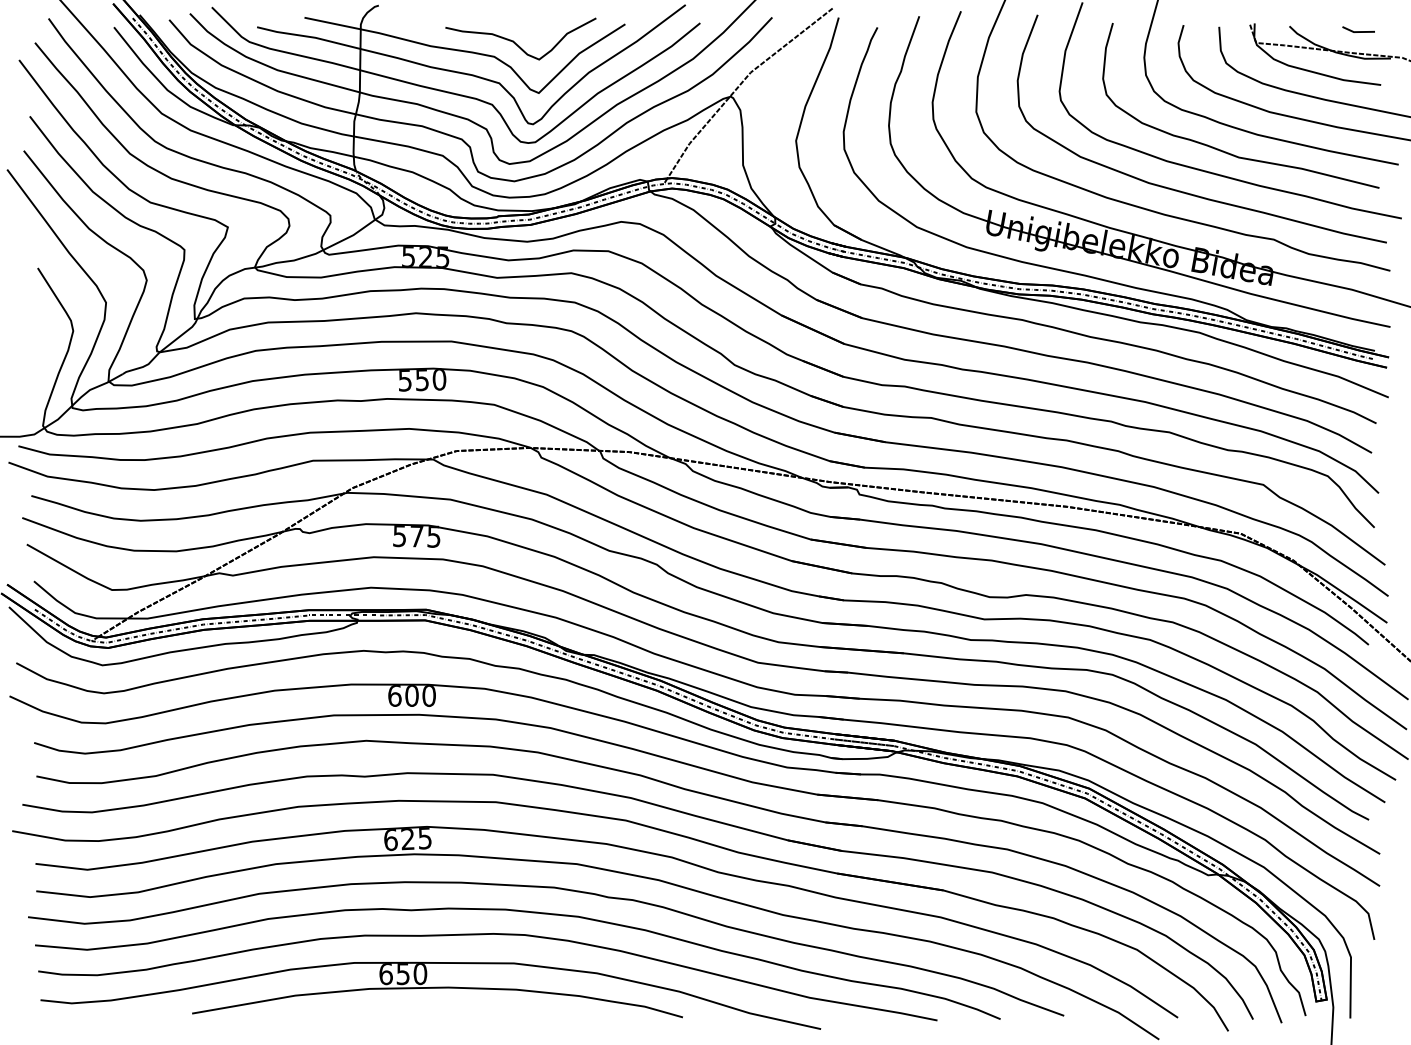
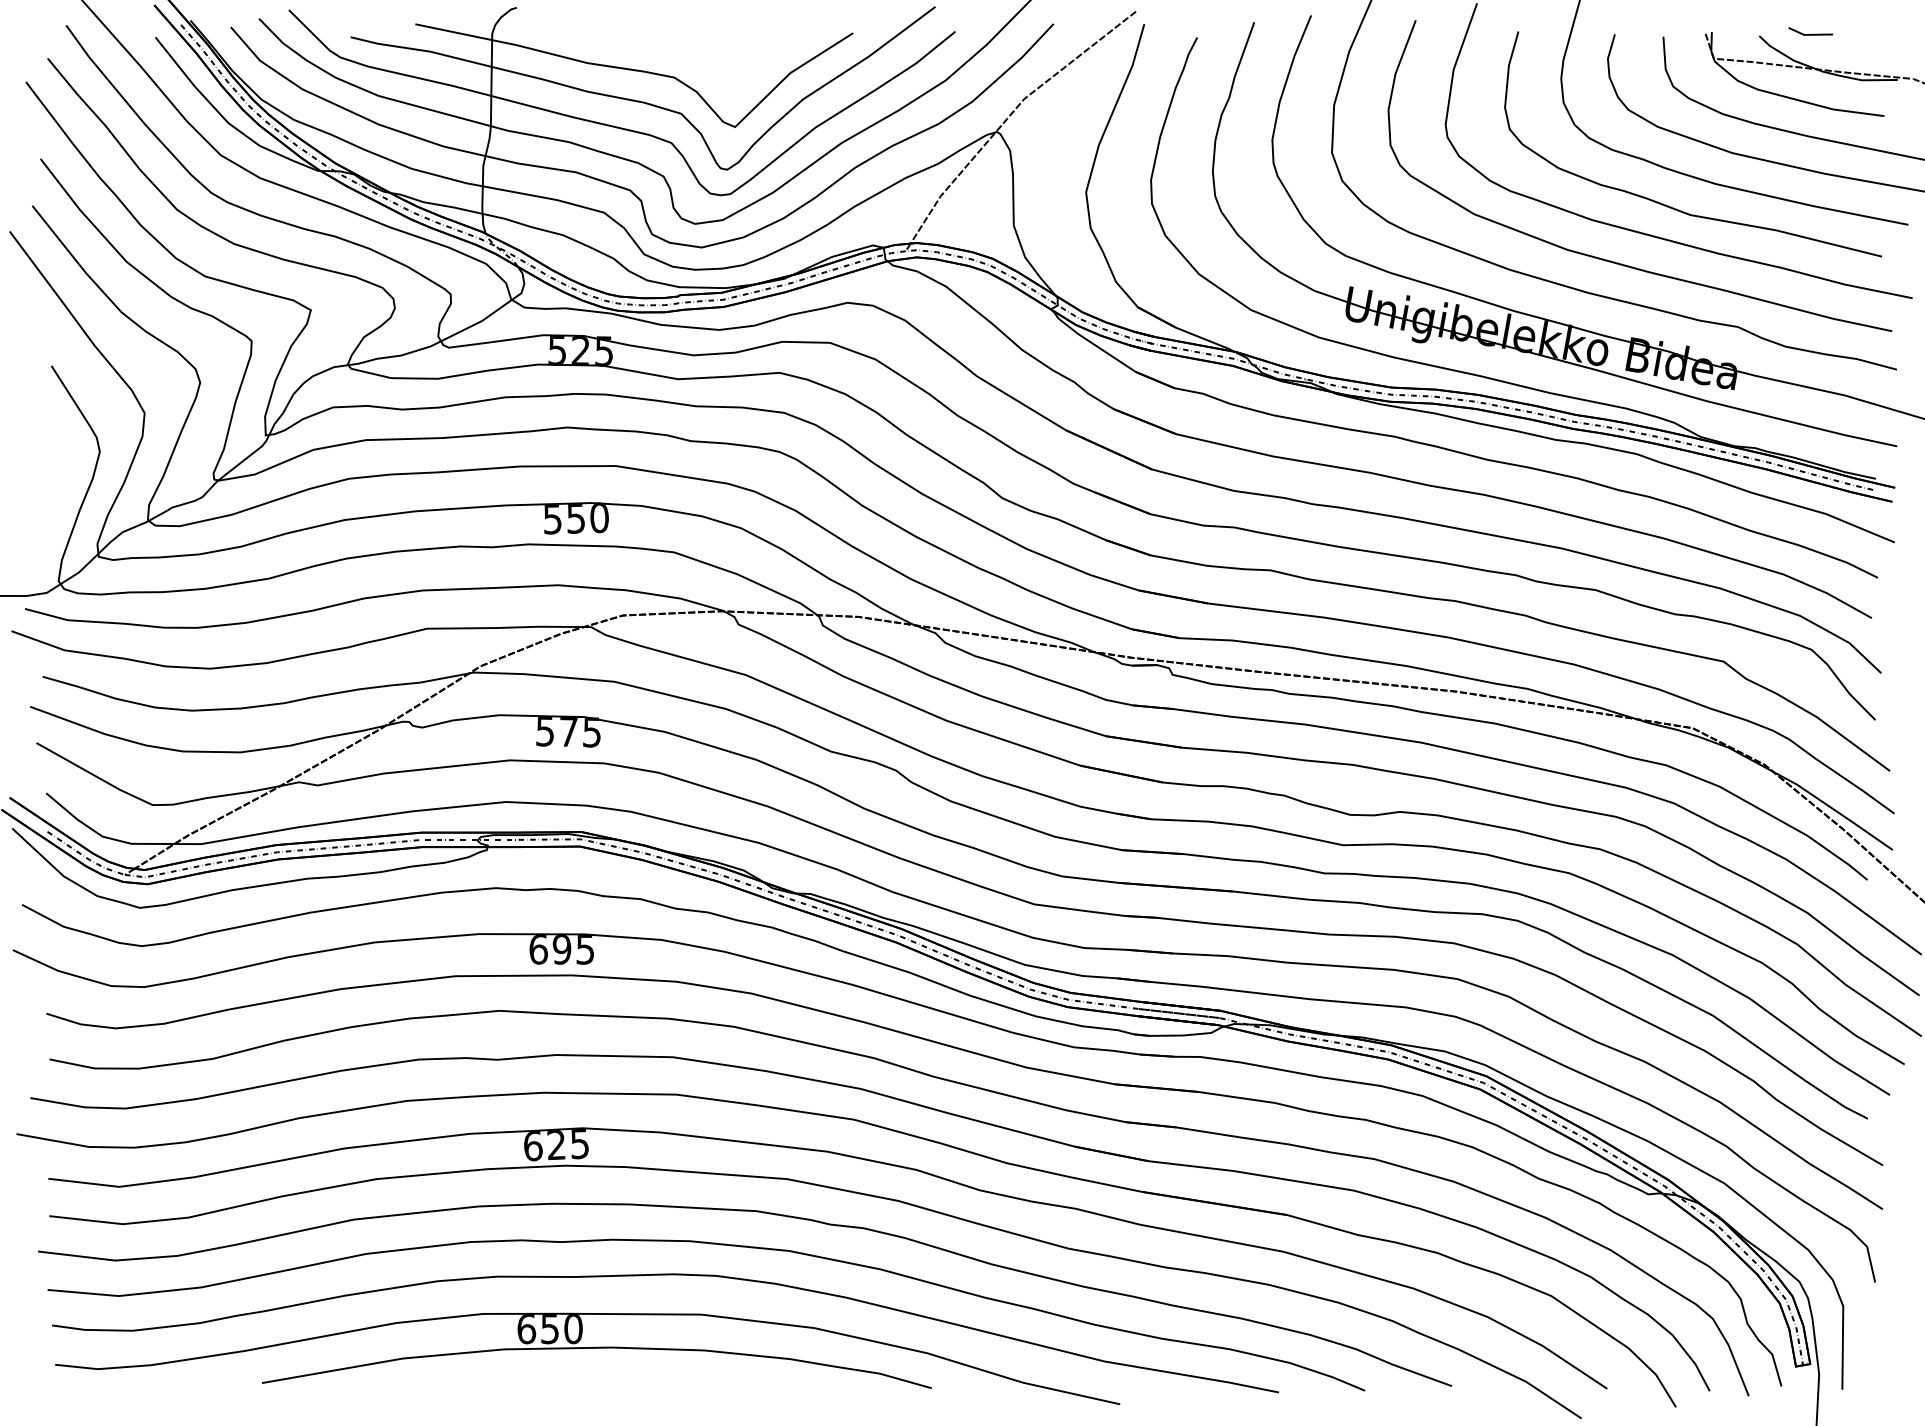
line: (1359, 31) -> (1811, 33), moved
curve: (516, 43) -> (704, 59), removed
text: (420, 695) -> (573, 949), 600 -> 695

